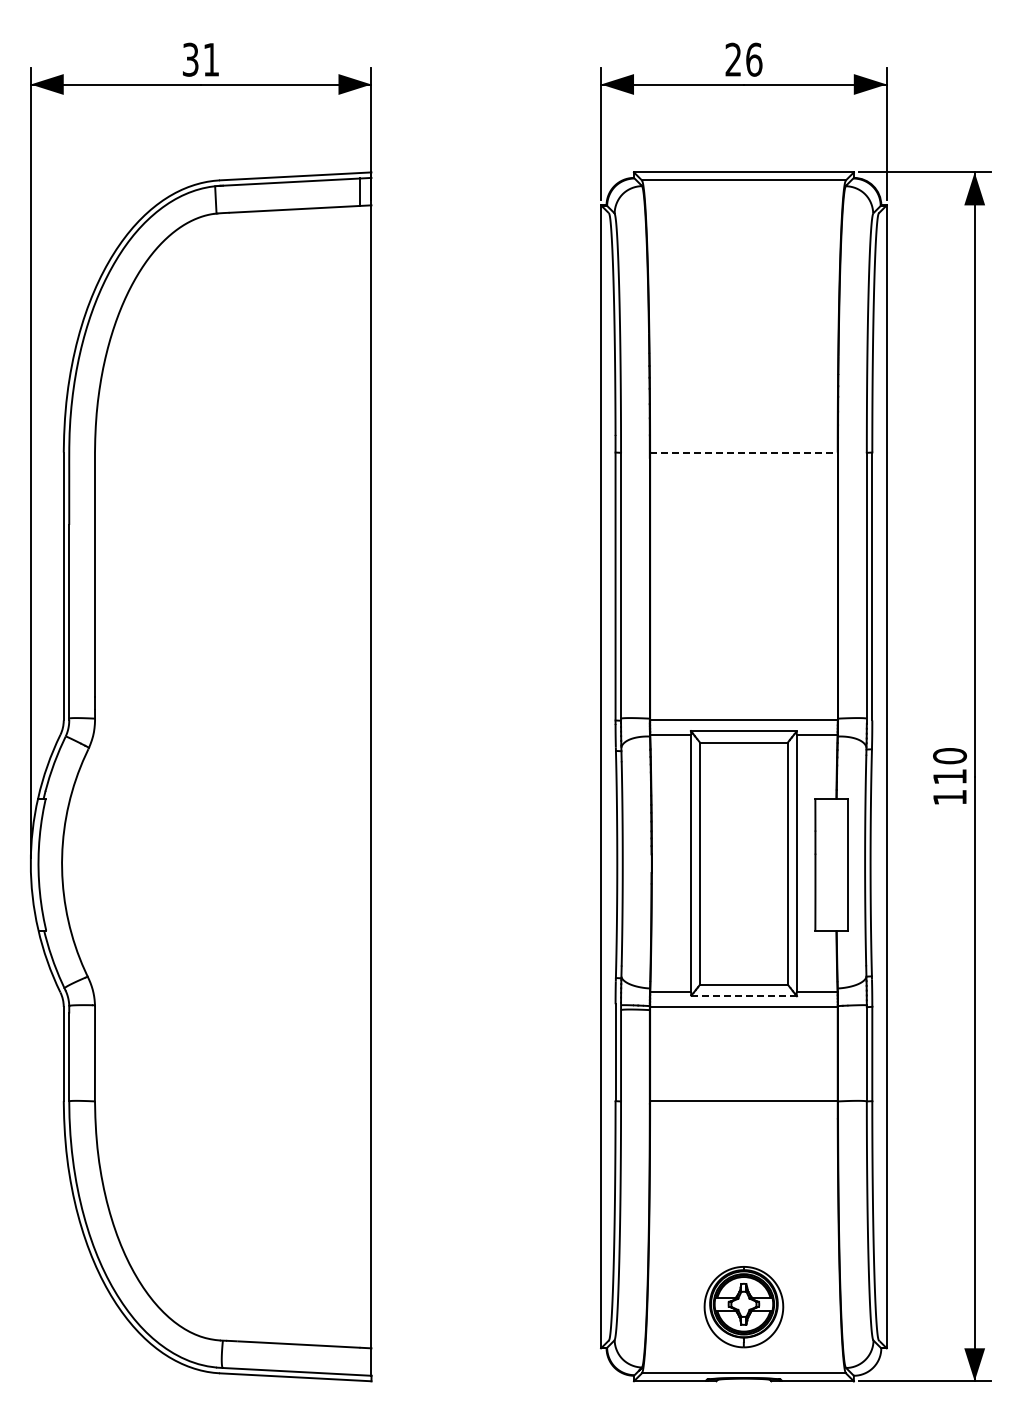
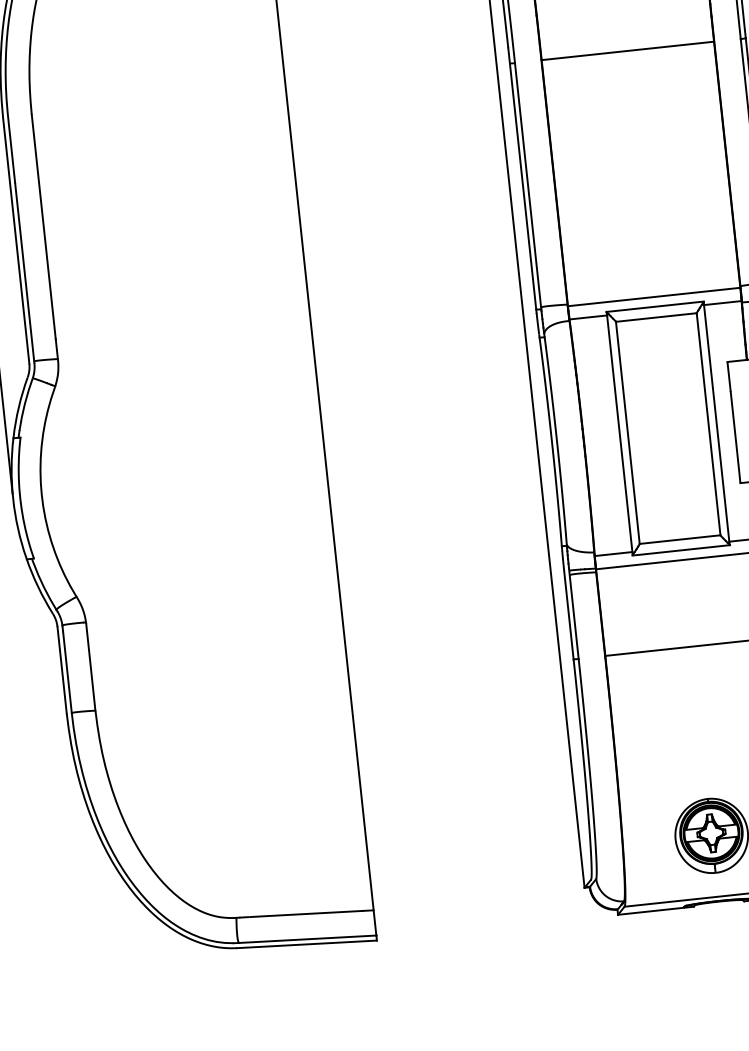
line: (743, 452) -> (627, 50), dashed -> solid
line: (743, 996) -> (680, 550), dashed -> solid

